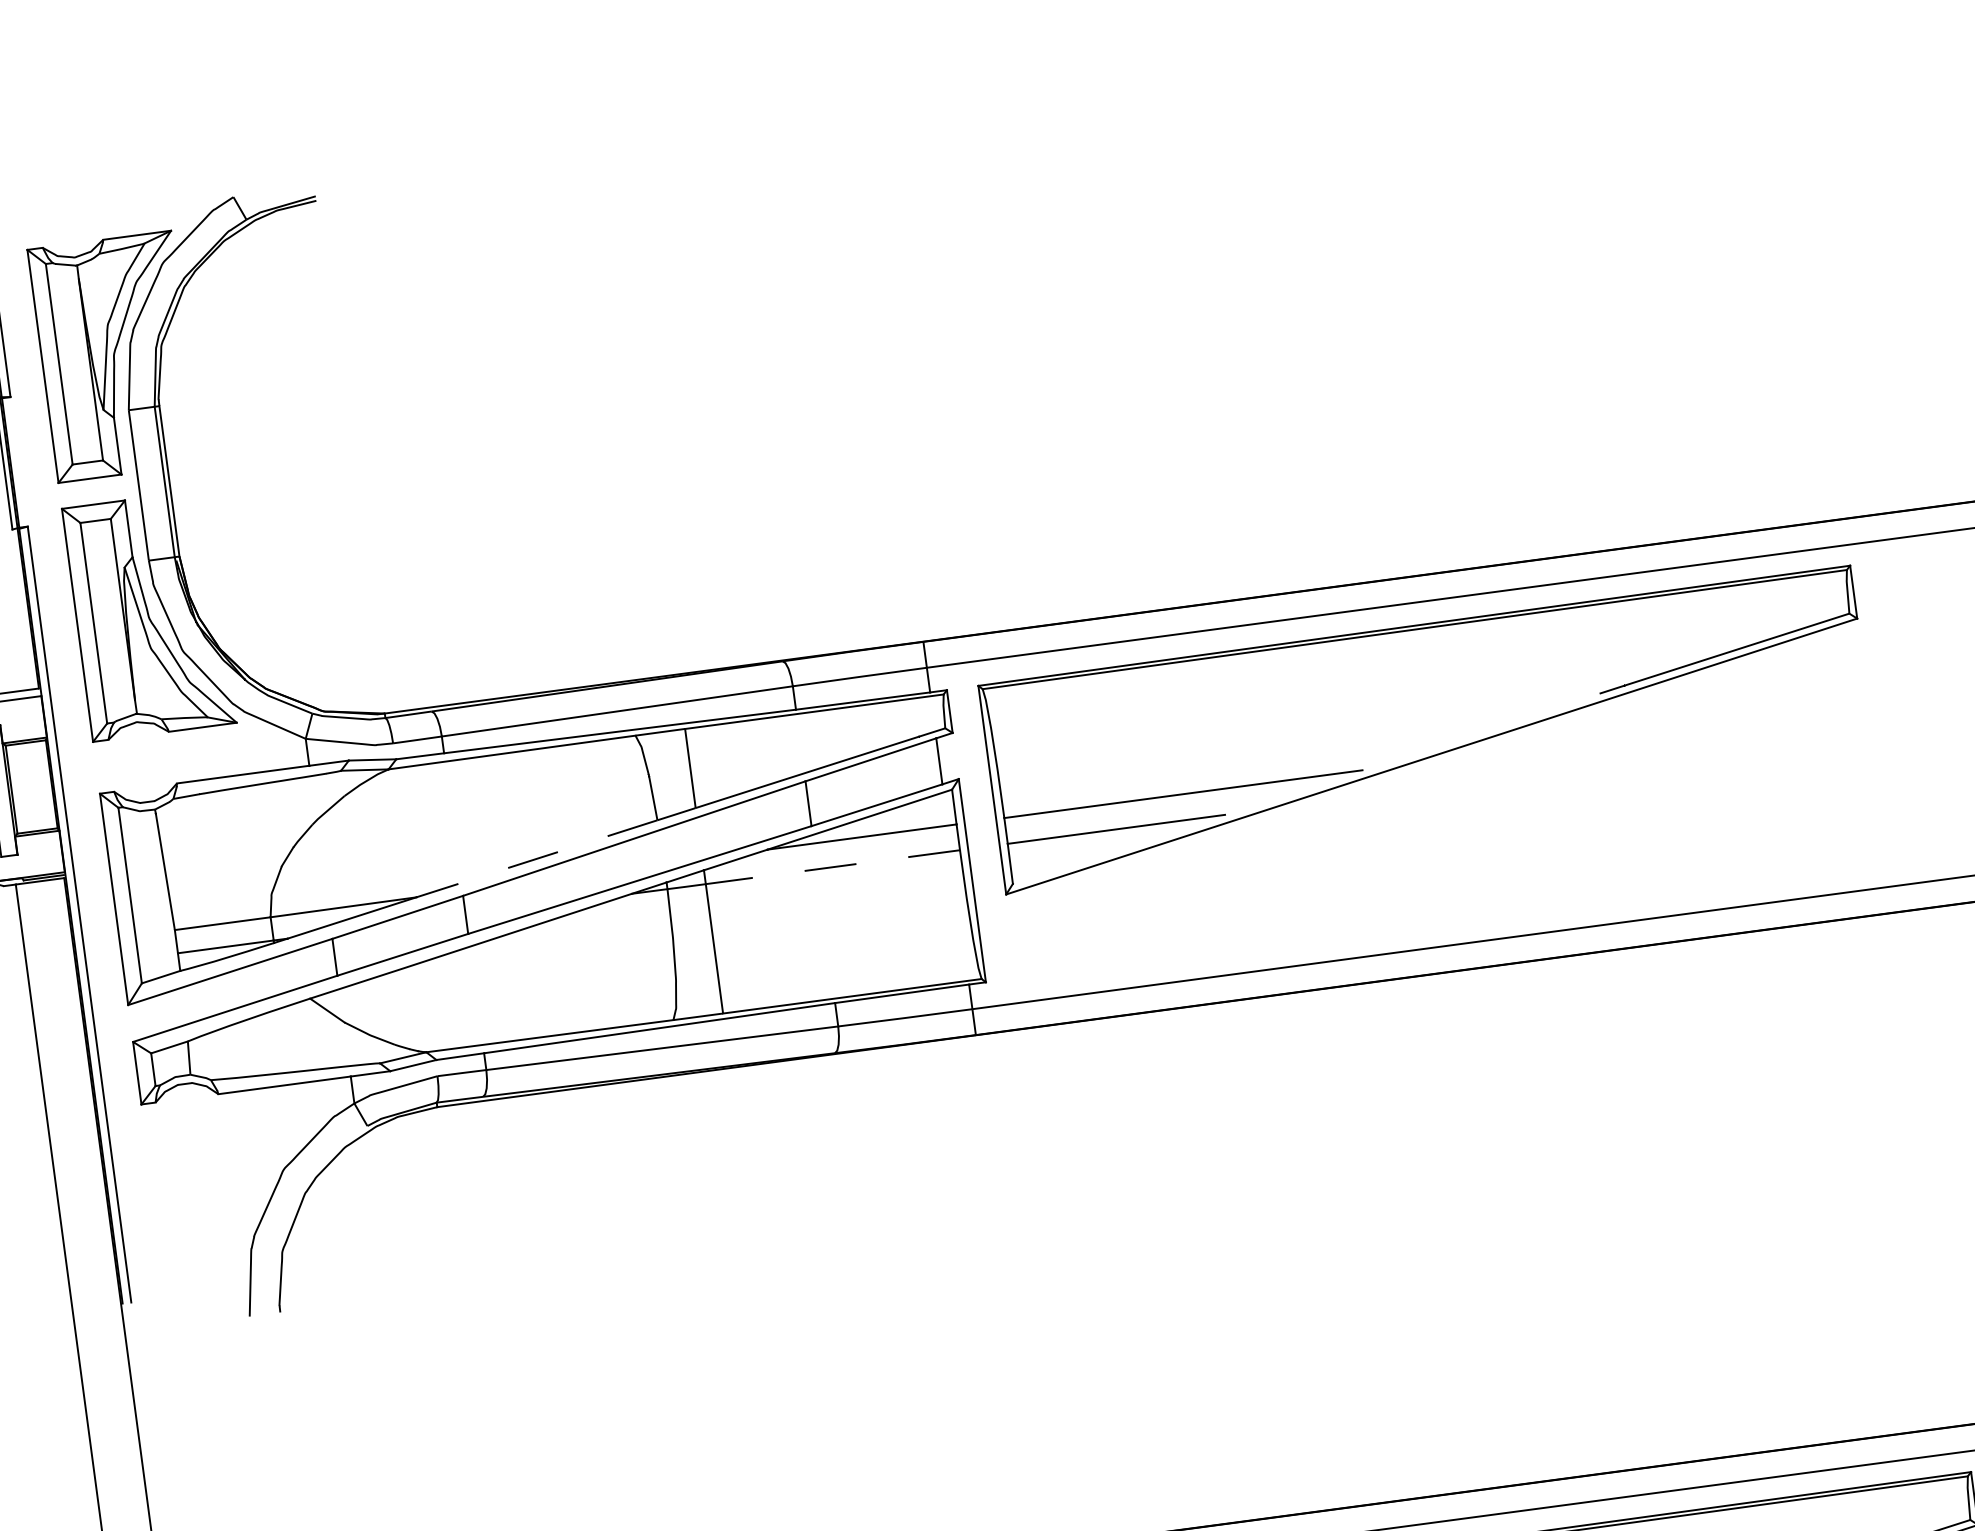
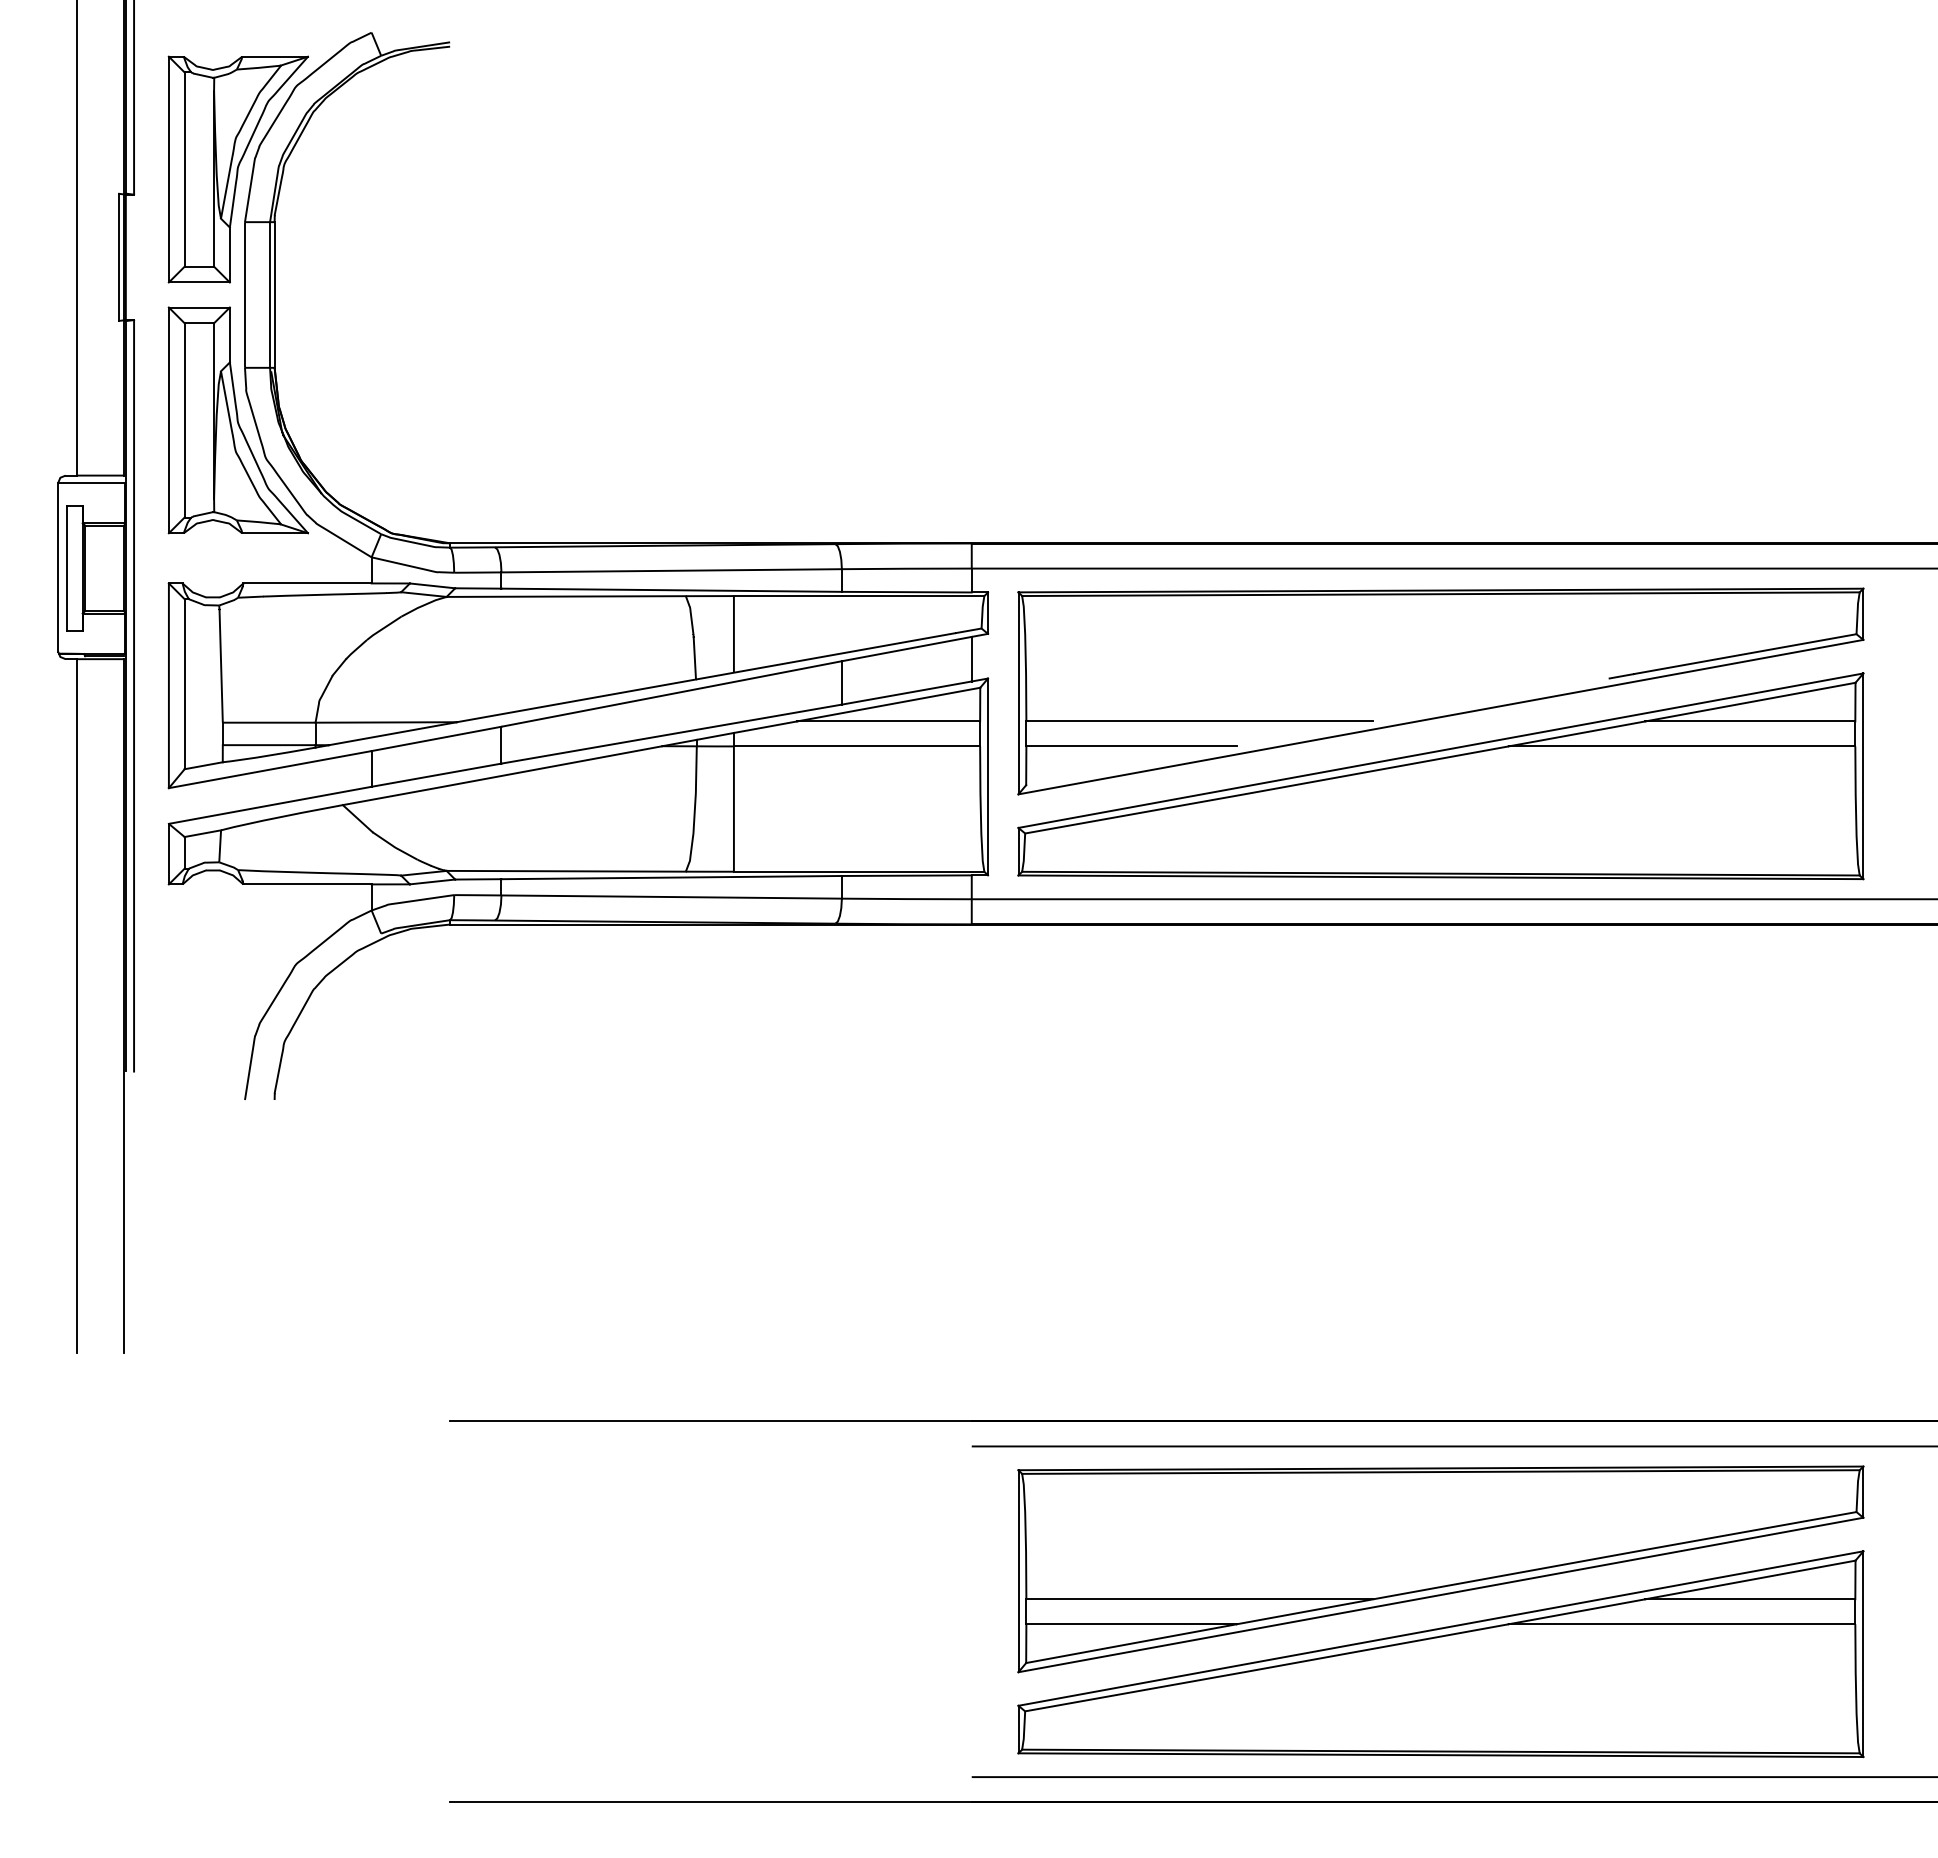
part: (1439, 817) -> (1440, 776), added
line: (536, 858) -> (576, 700), dashed -> solid
line: (832, 867) -> (856, 746), dashed -> solid

